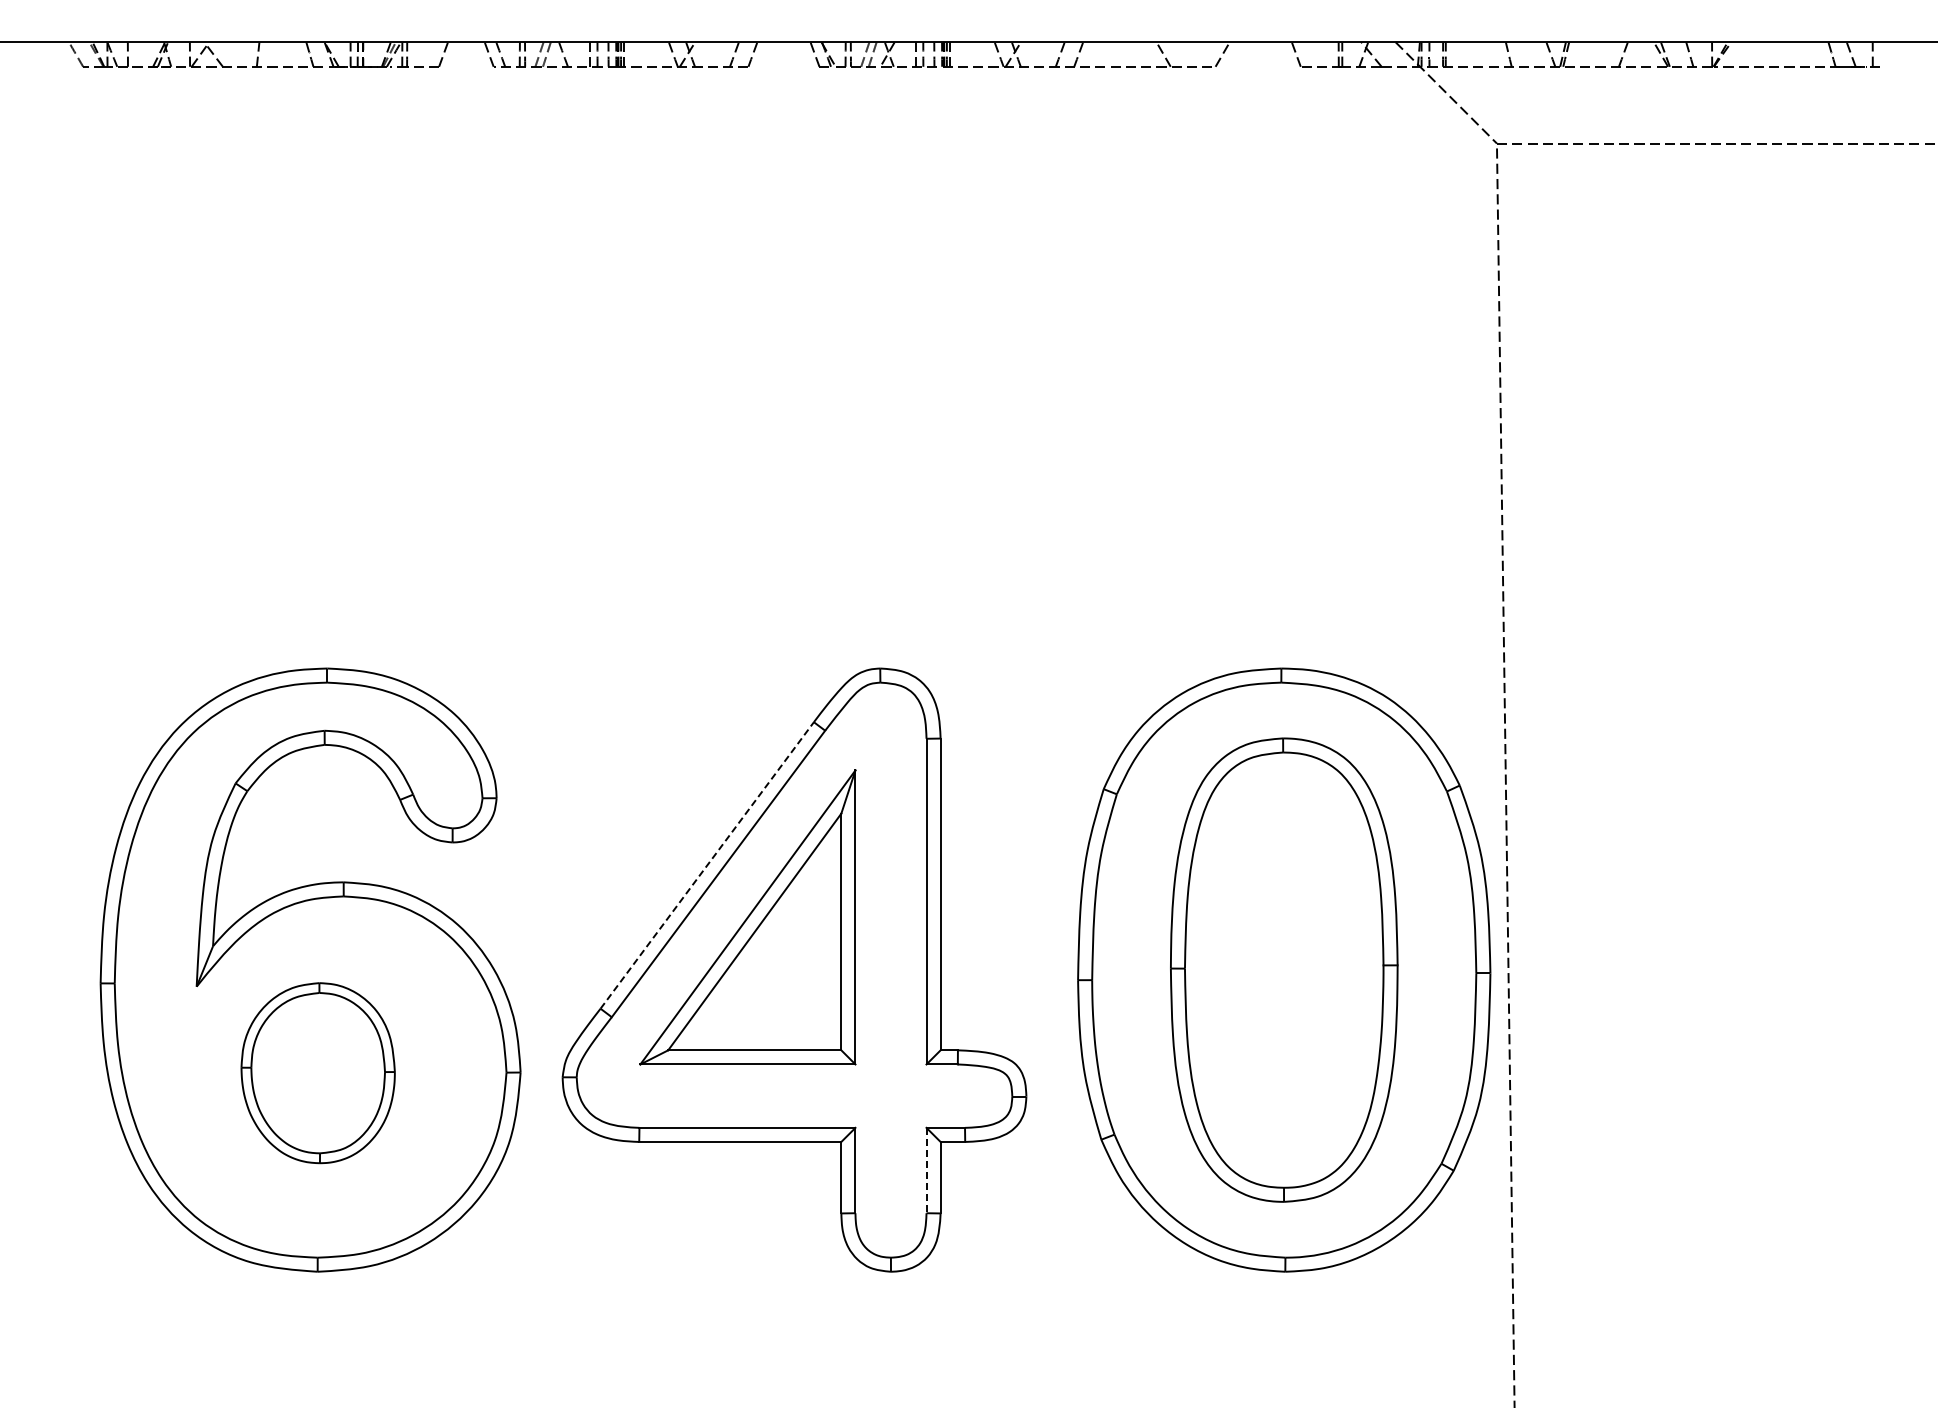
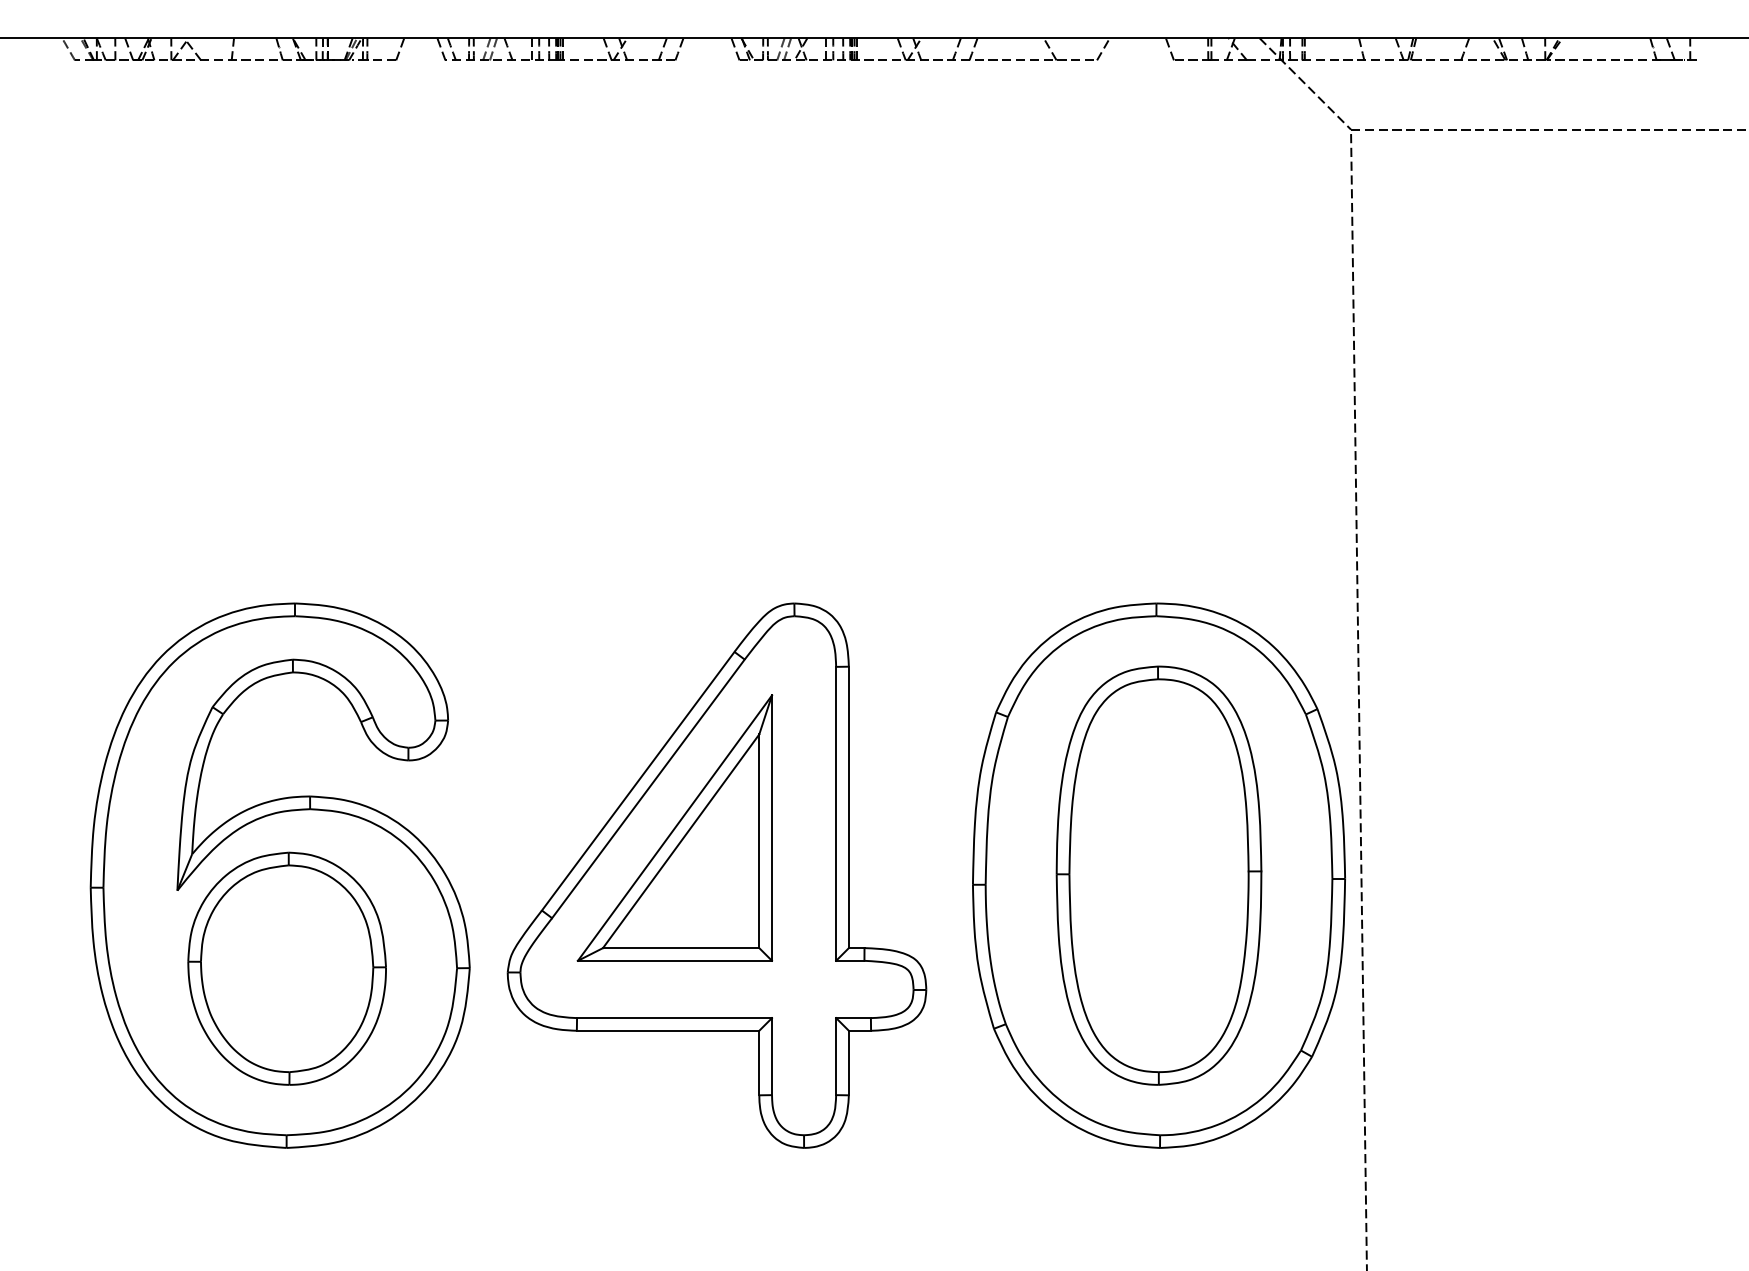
line: (142, 54) -> (128, 49), added
line: (707, 865) -> (638, 781), dashed -> solid
part: (317, 1072) -> (286, 968), size x1.43
line: (926, 1170) -> (836, 1056), dashed -> solid

